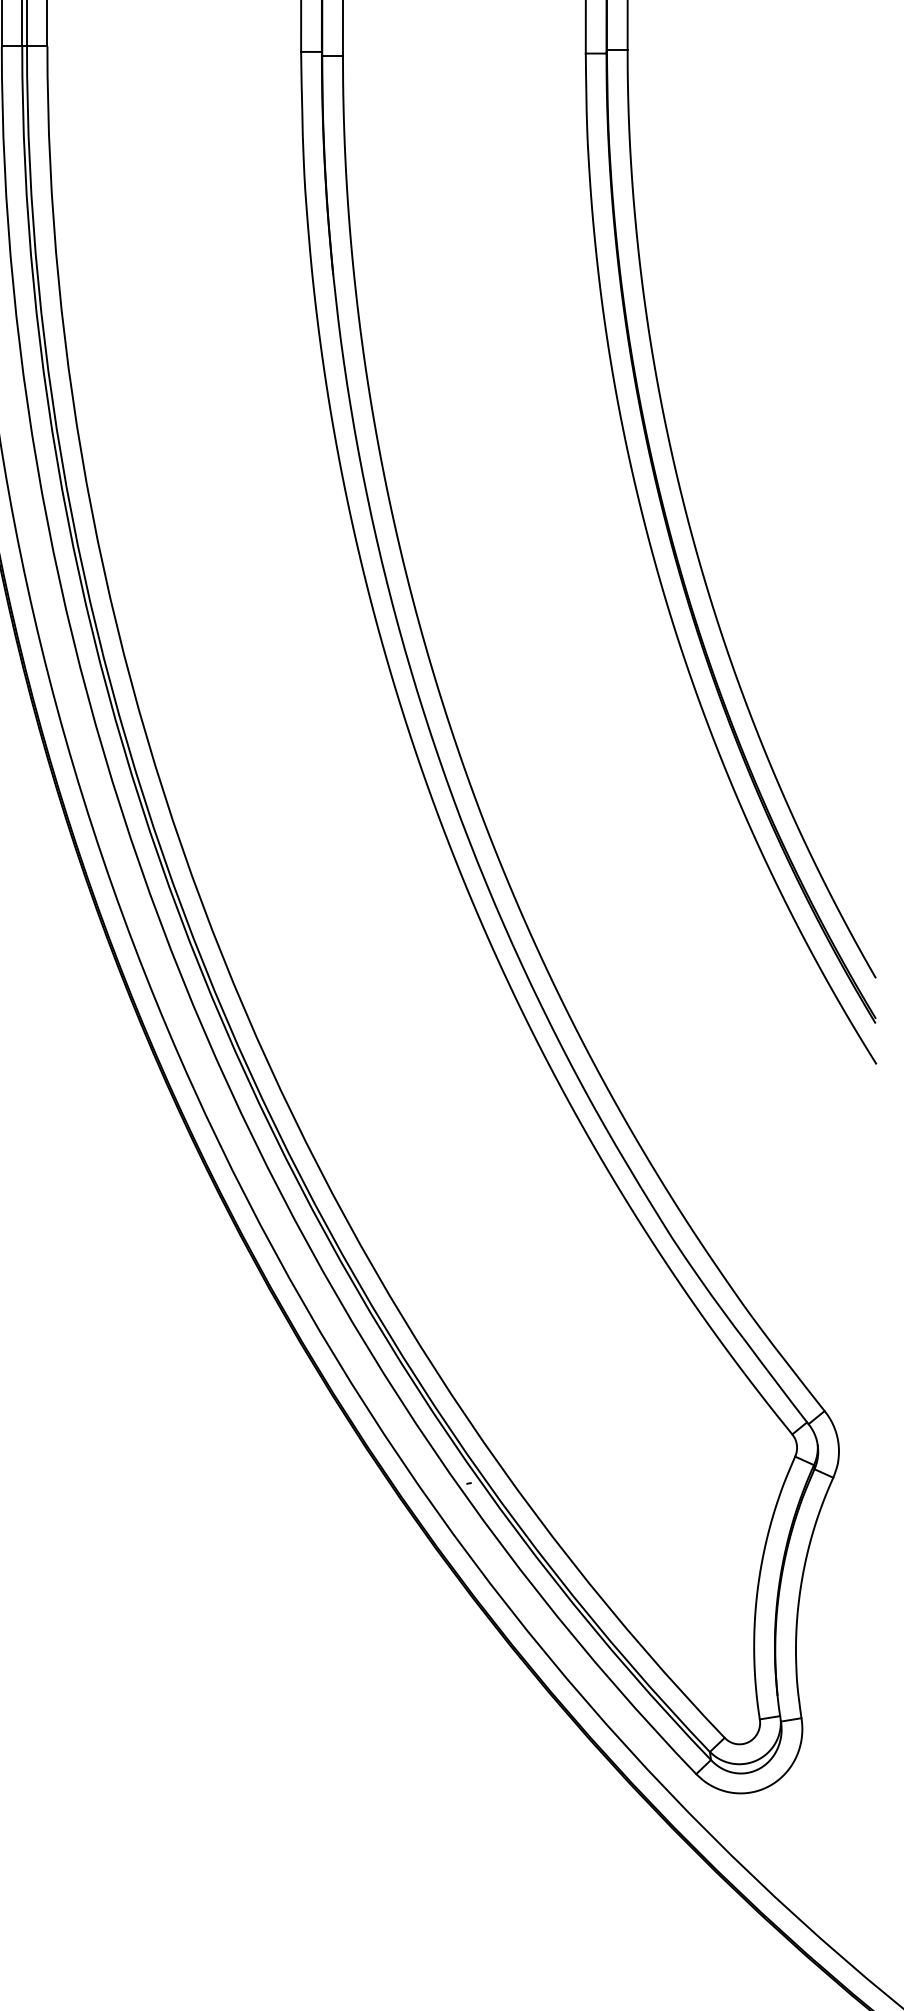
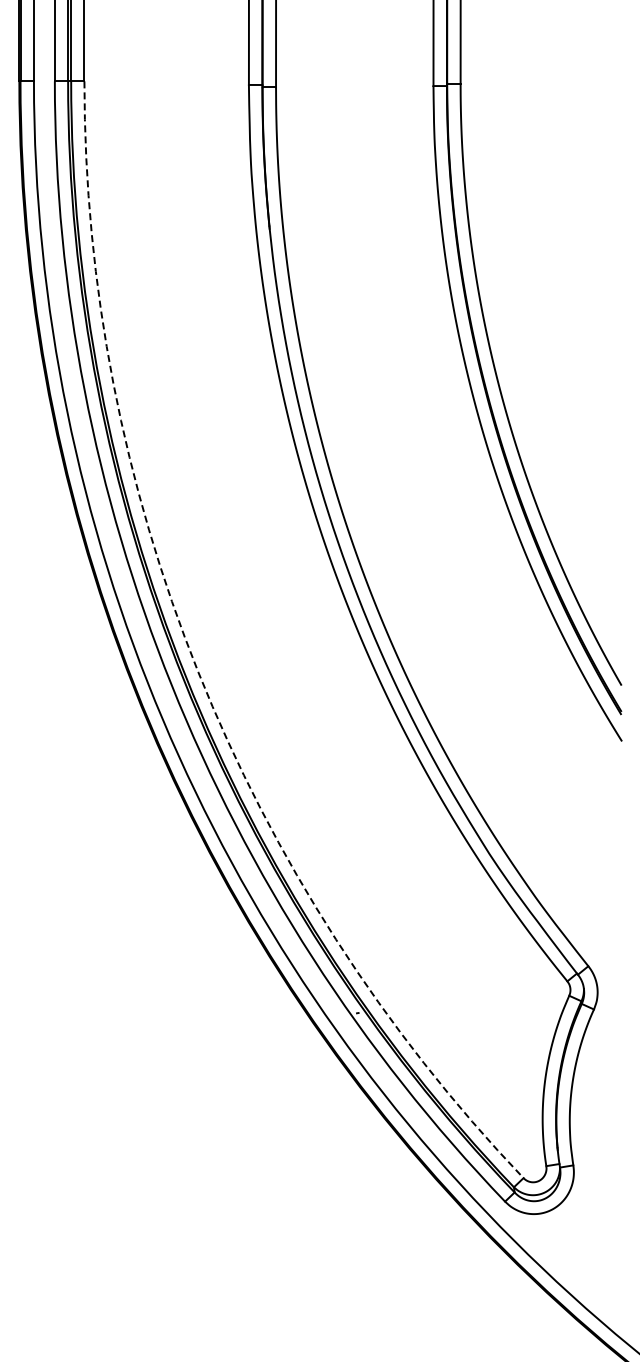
arc: (223, 958) -> (198, 672), solid -> dashed

